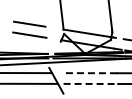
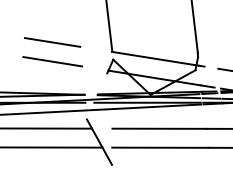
line: (90, 73) -> (159, 129), dashed -> solid
line: (91, 83) -> (161, 146), dashed -> solid

